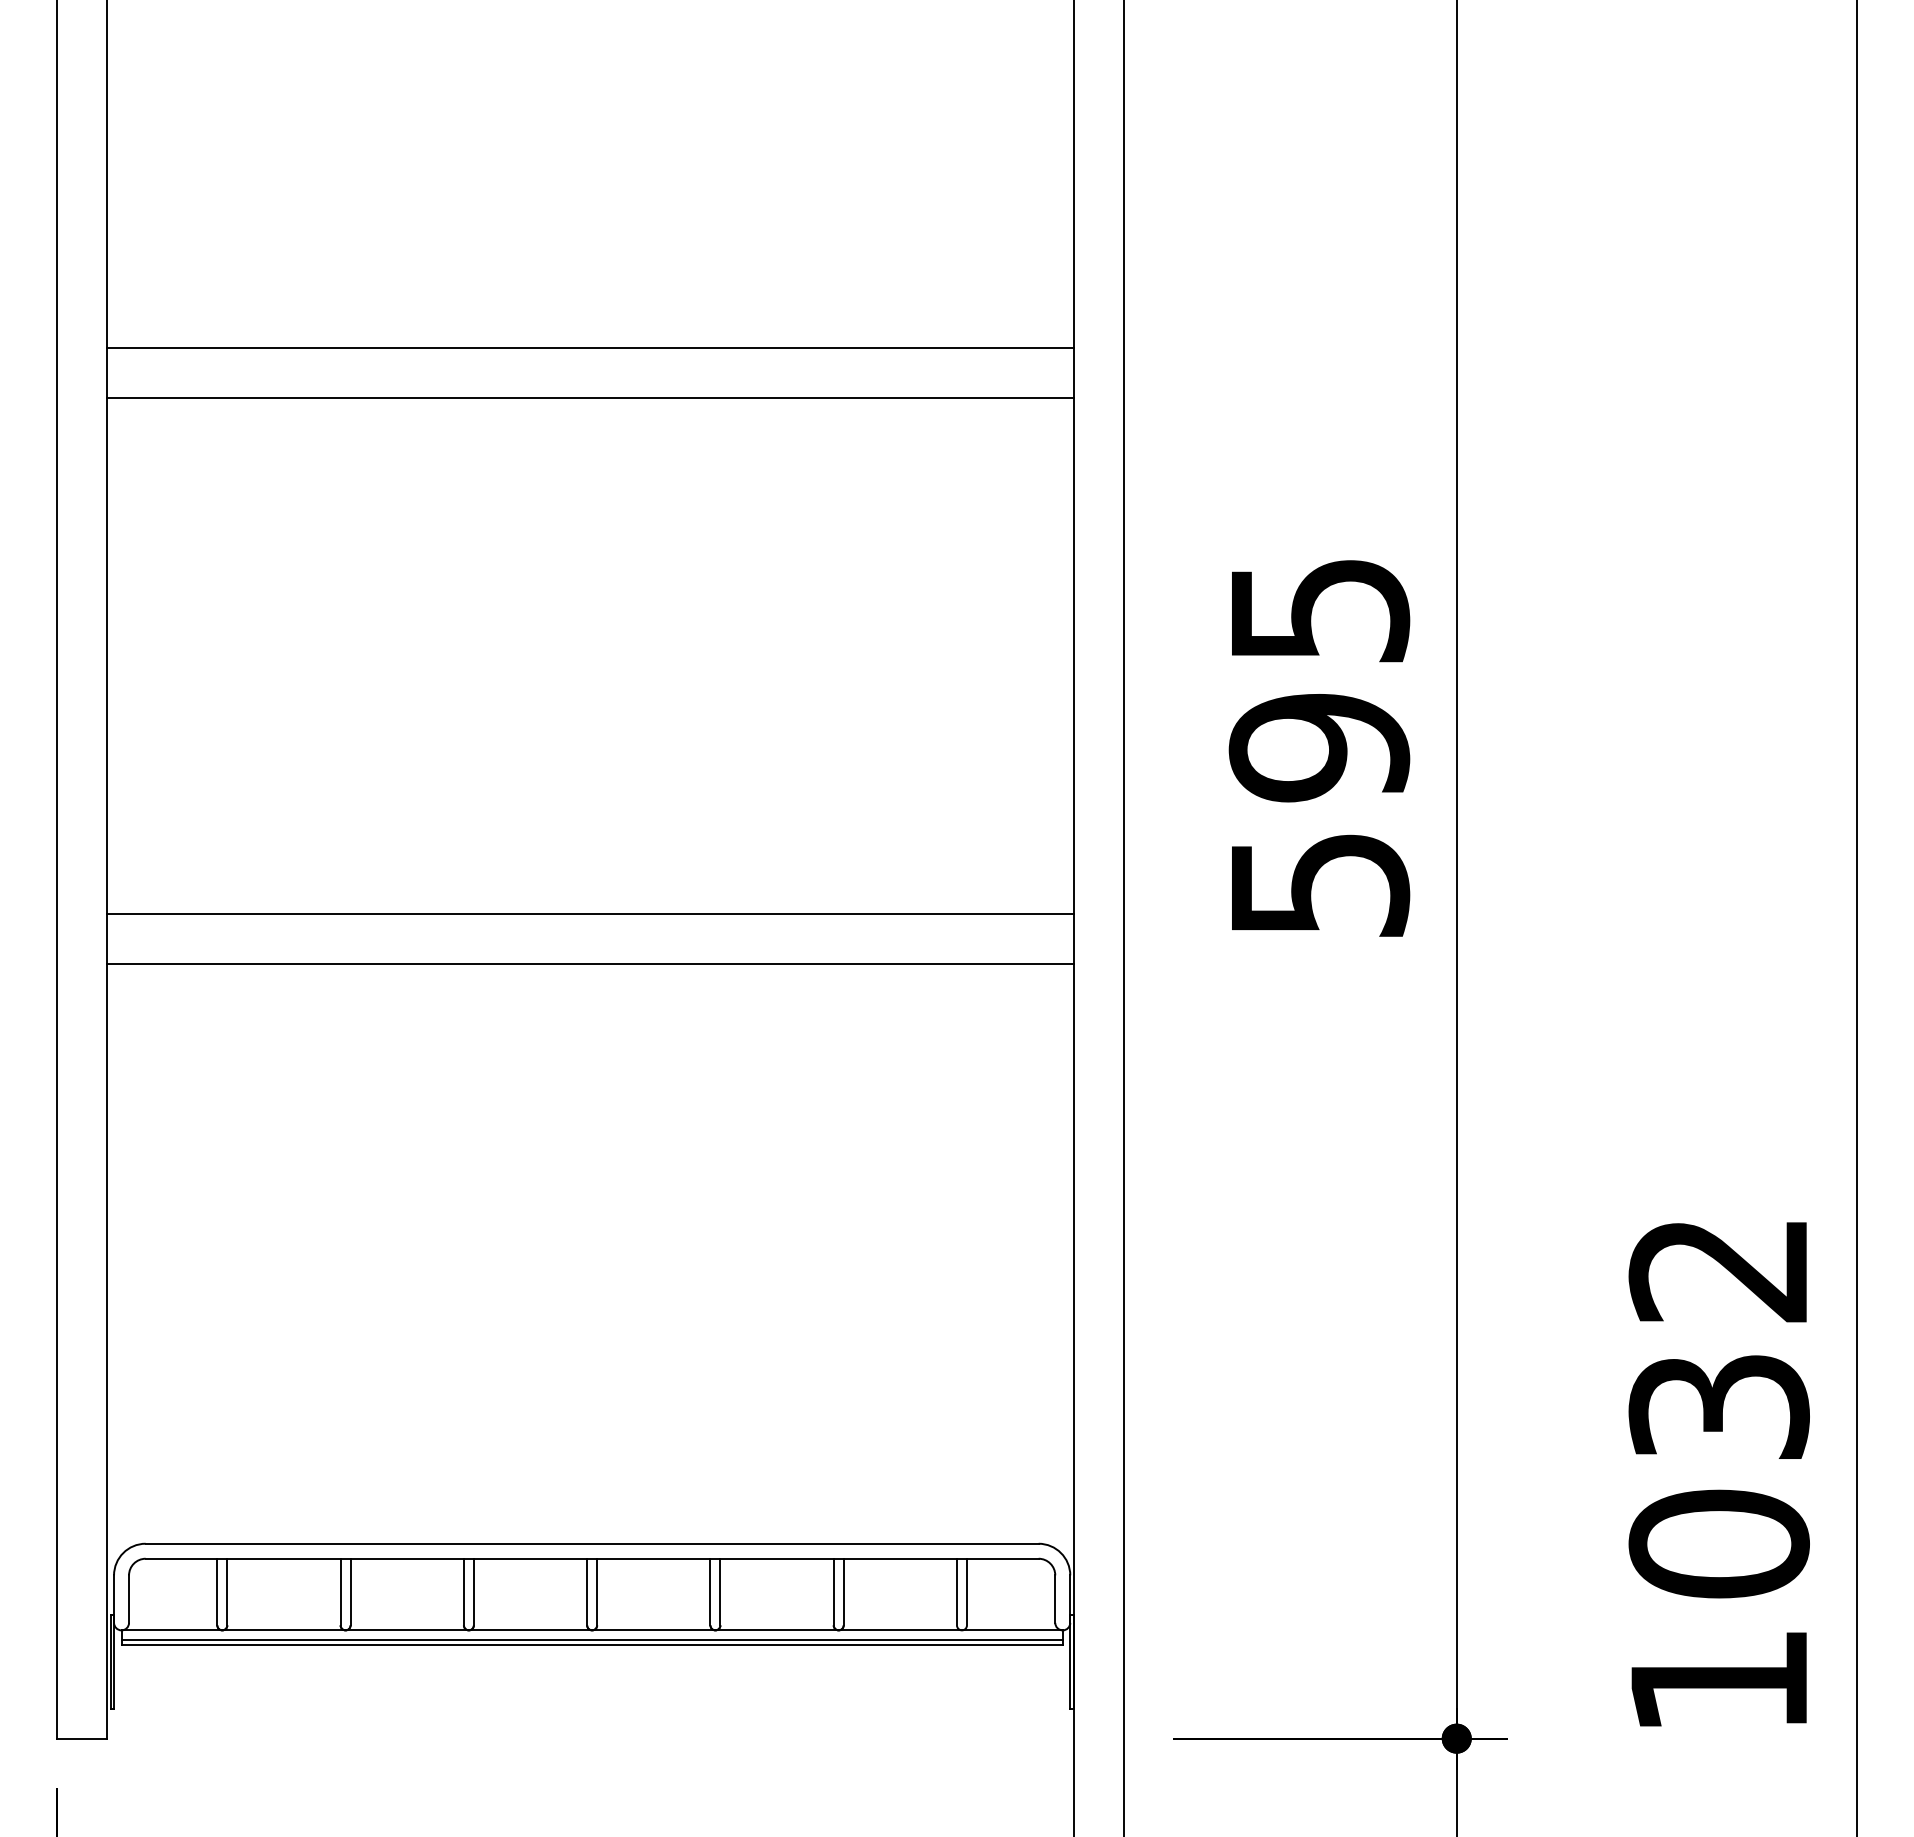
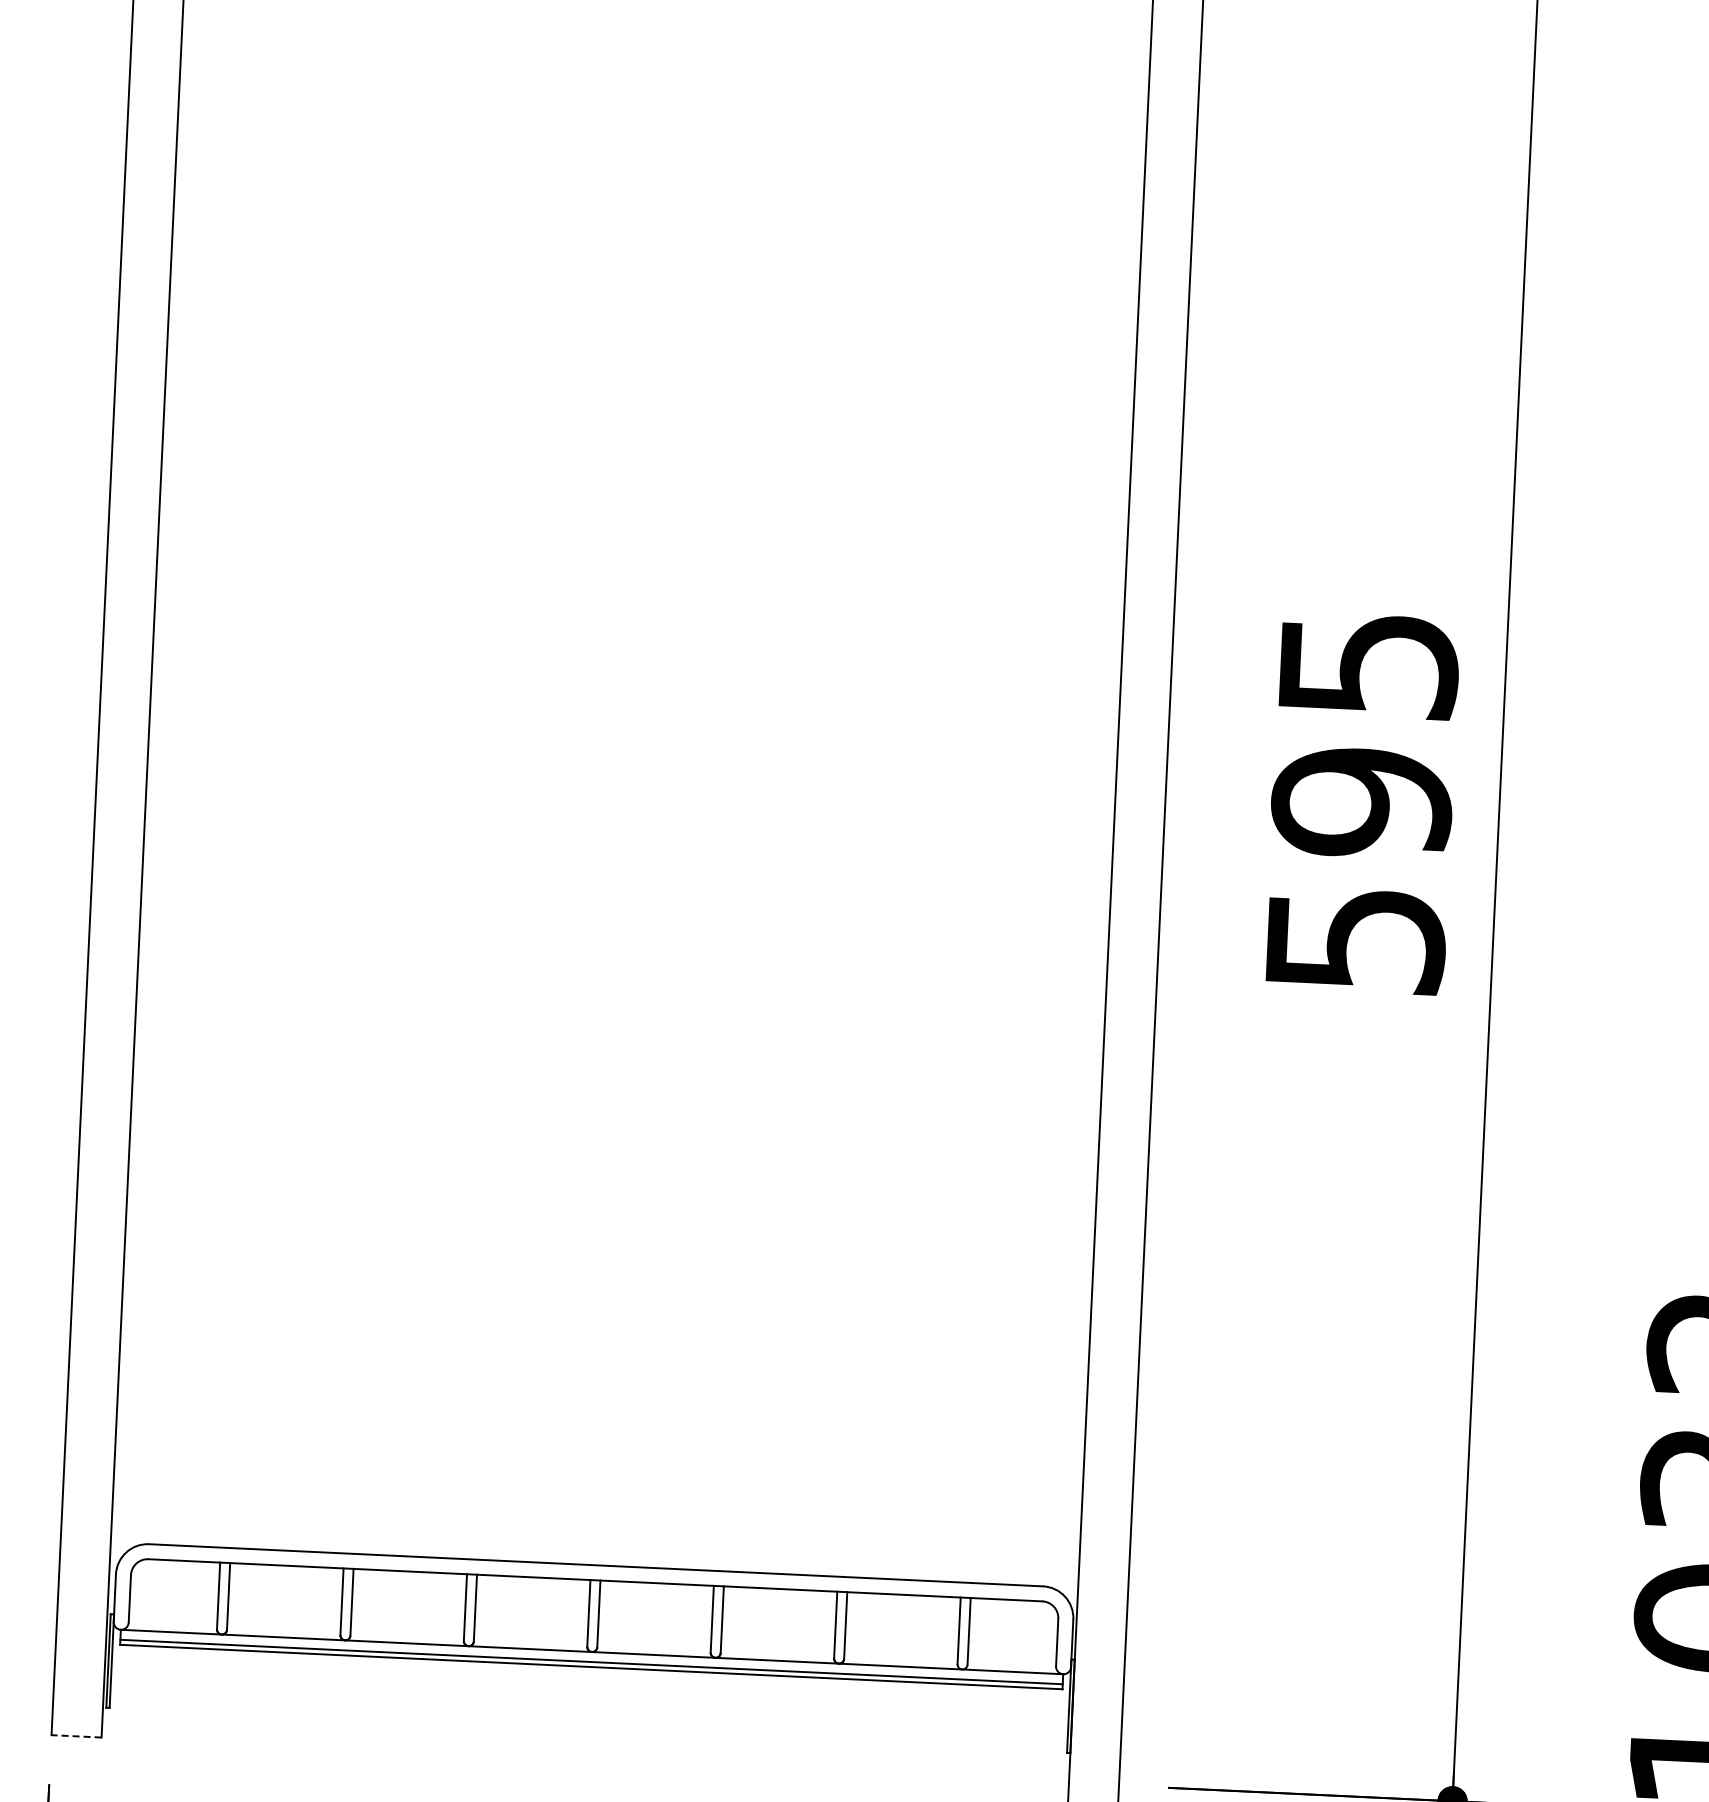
line: (590, 347) -> (650, 367), removed
line: (590, 397) -> (648, 417), removed
line: (590, 914) -> (624, 935), removed
line: (590, 964) -> (621, 985), removed
line: (82, 1738) -> (76, 1736), solid -> dashed

